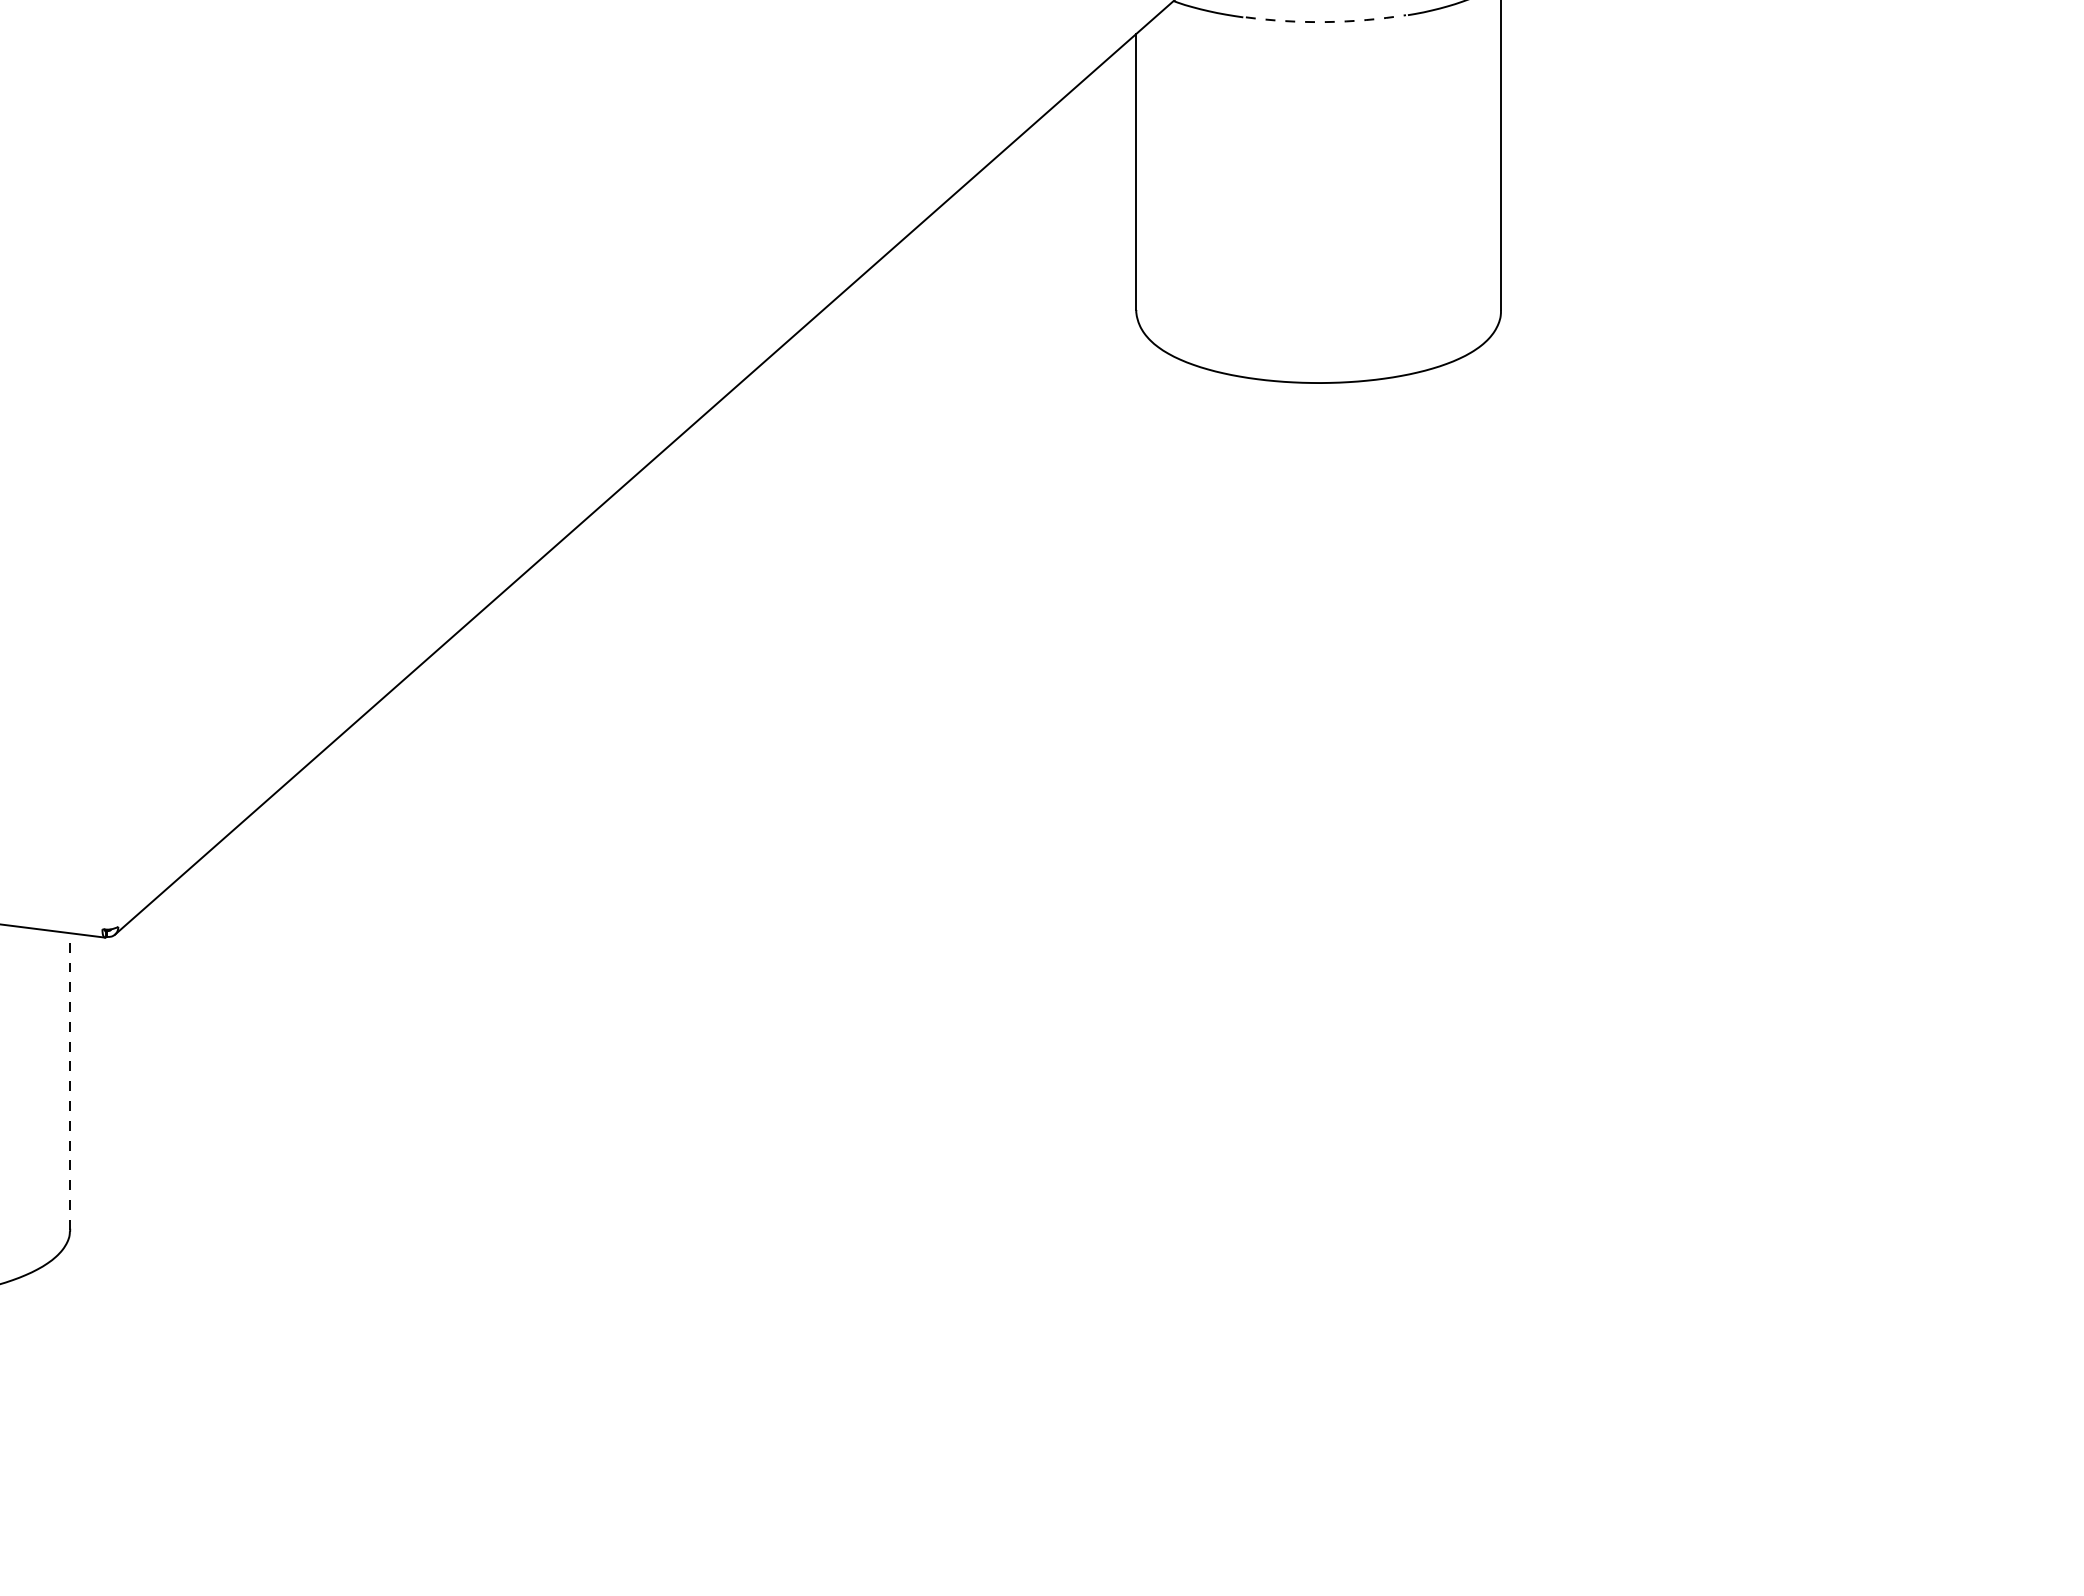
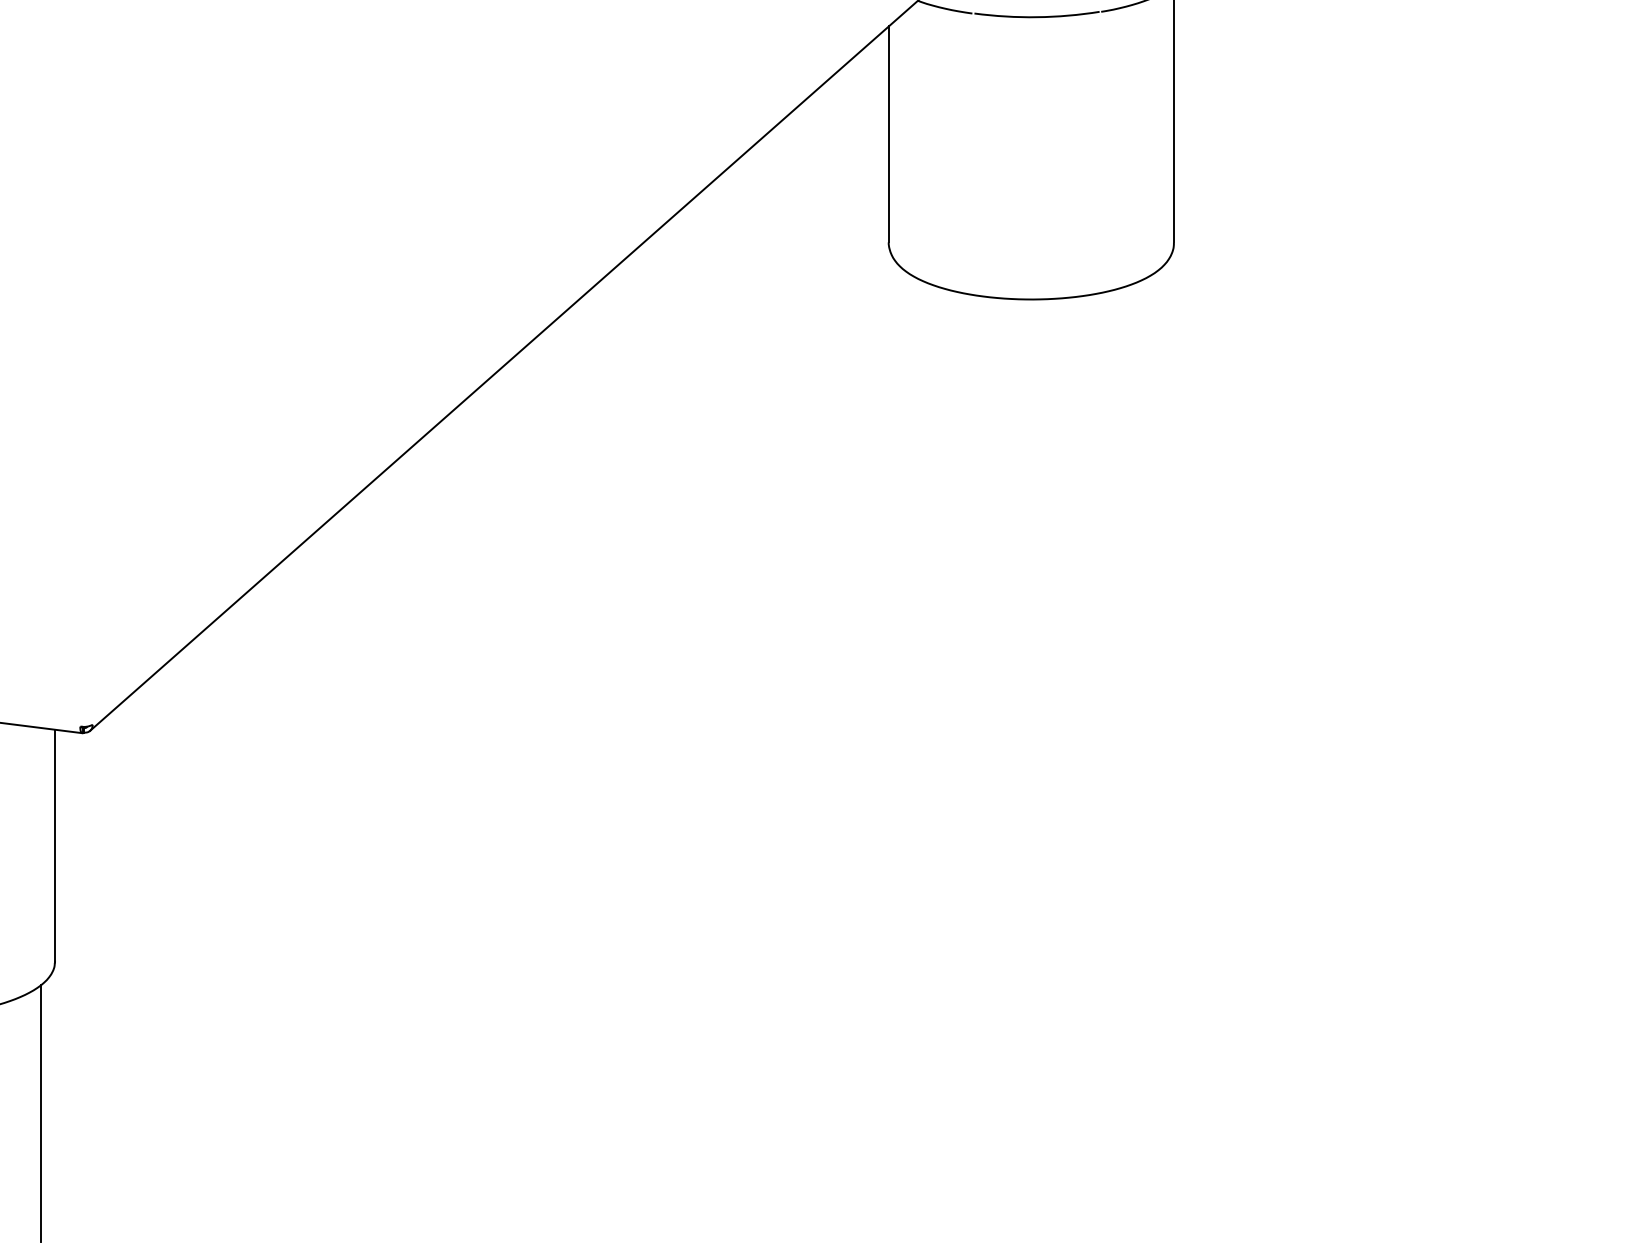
arc: (1326, 22) -> (1037, 17), dashed -> solid
line: (70, 1081) -> (55, 845), dashed -> solid
line: (51, 1423) -> (40, 1113), added

